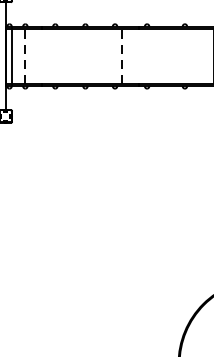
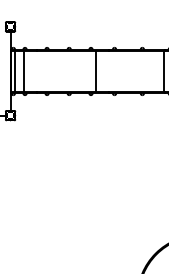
line: (24, 56) -> (24, 71), dashed -> solid
line: (122, 56) -> (96, 71), dashed -> solid

